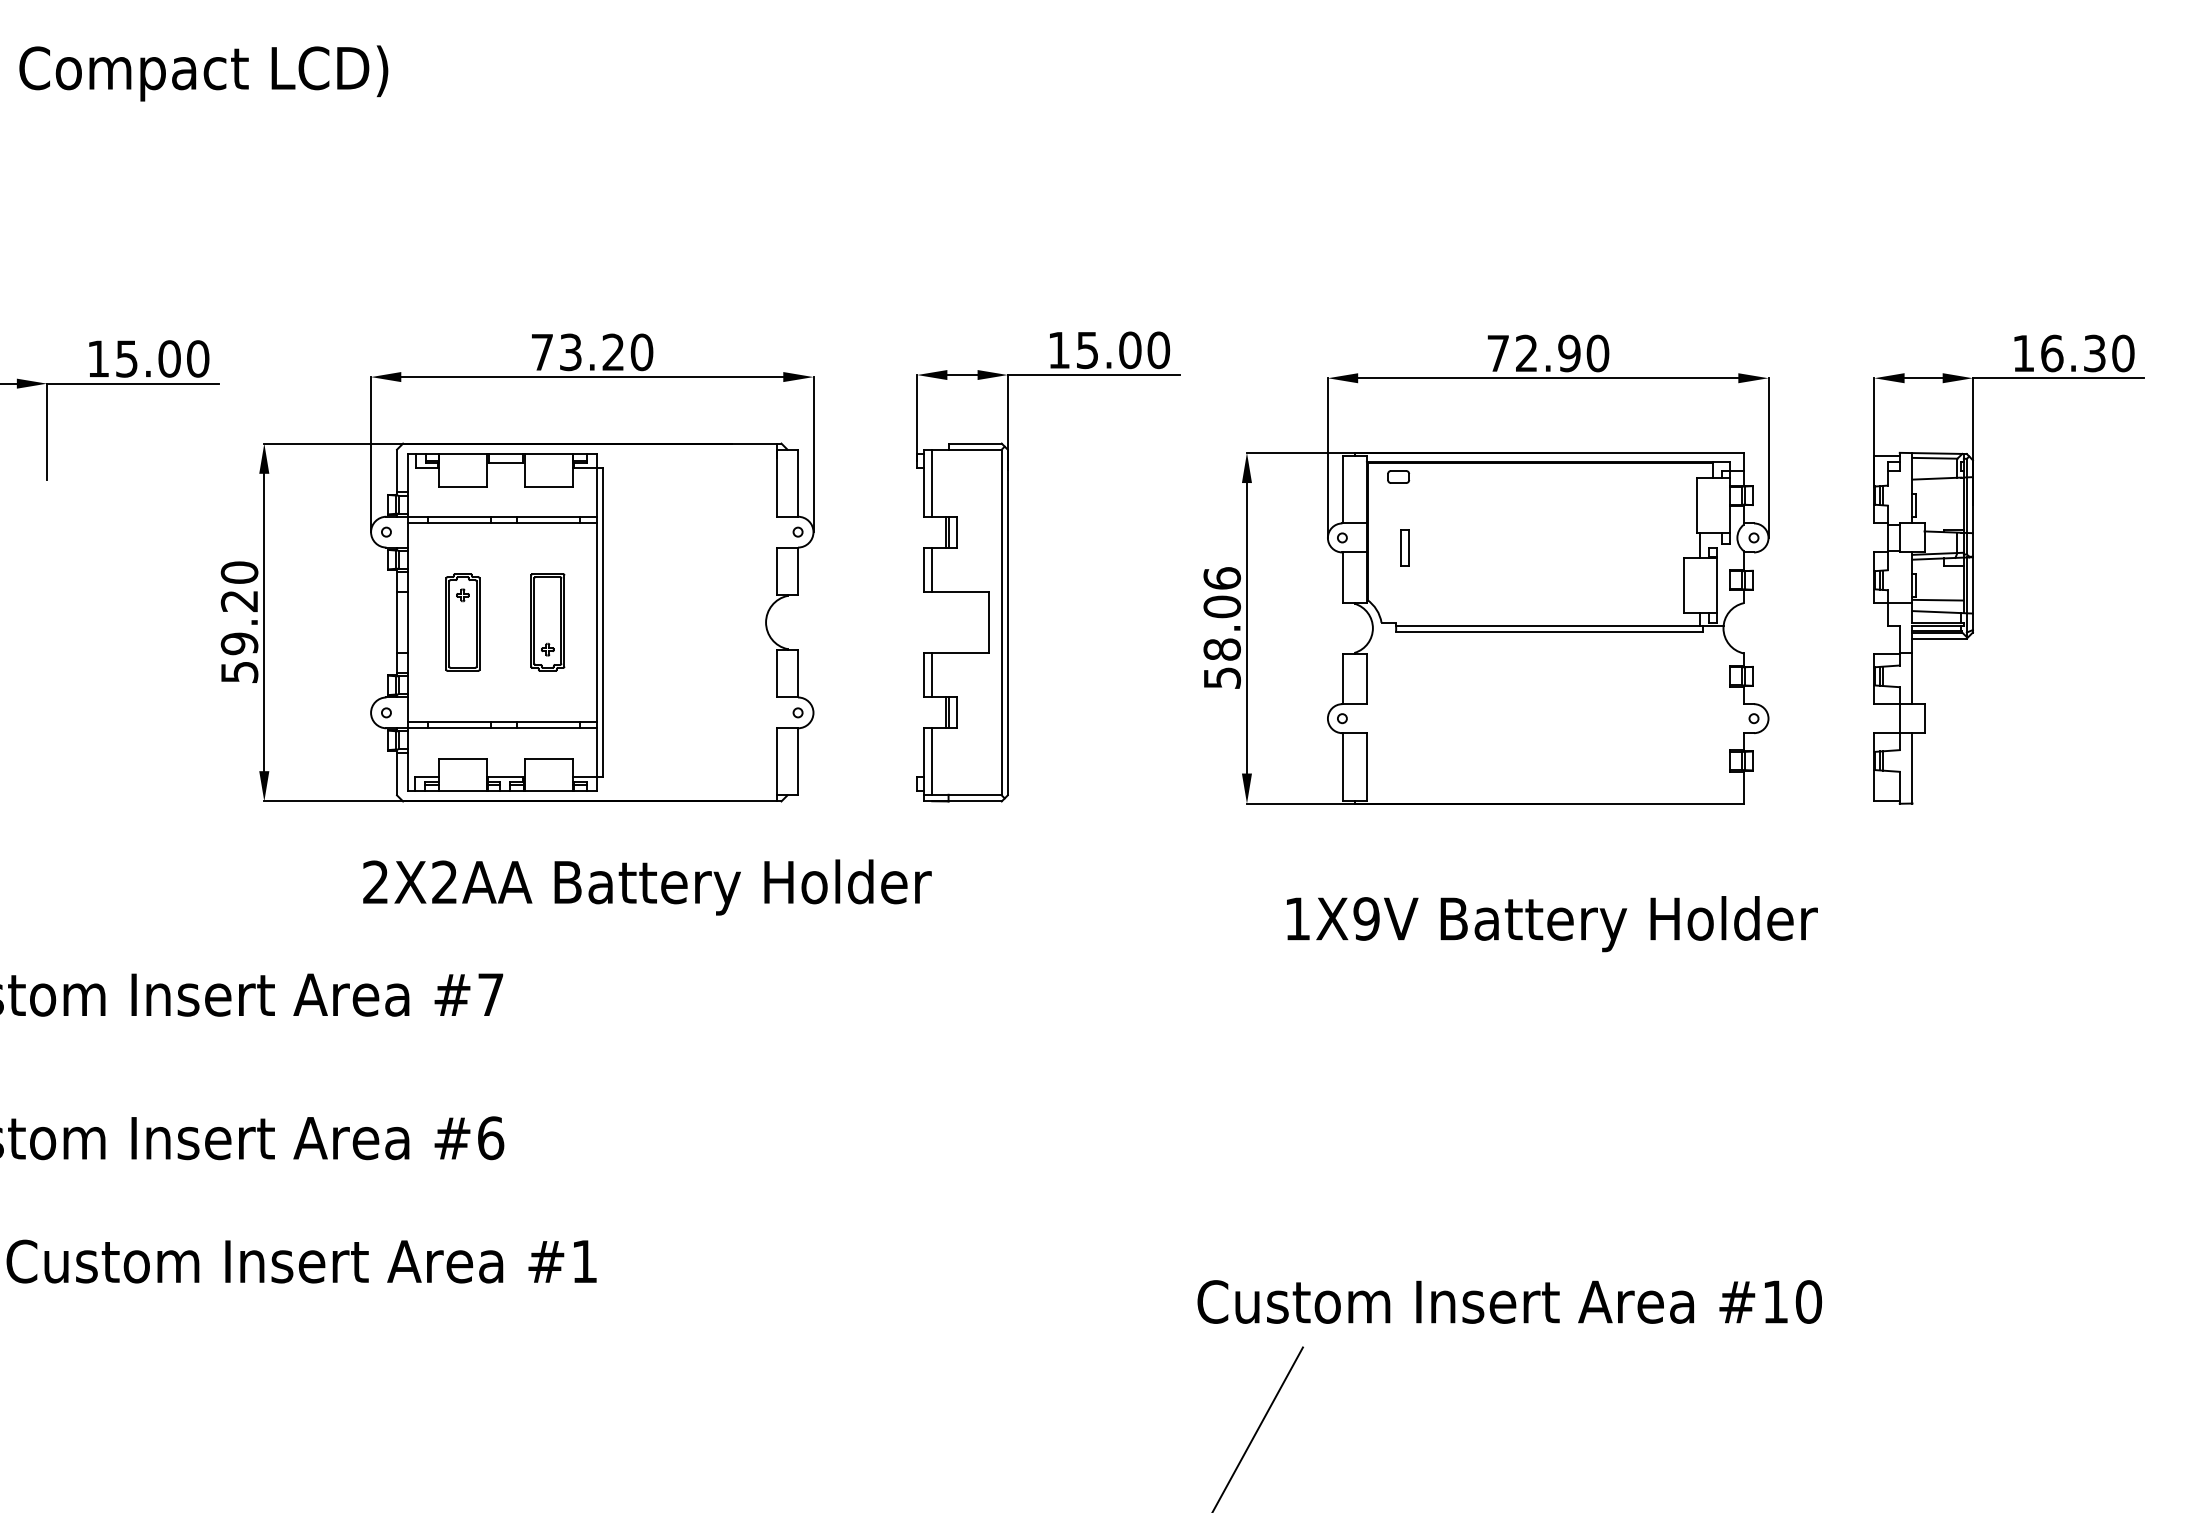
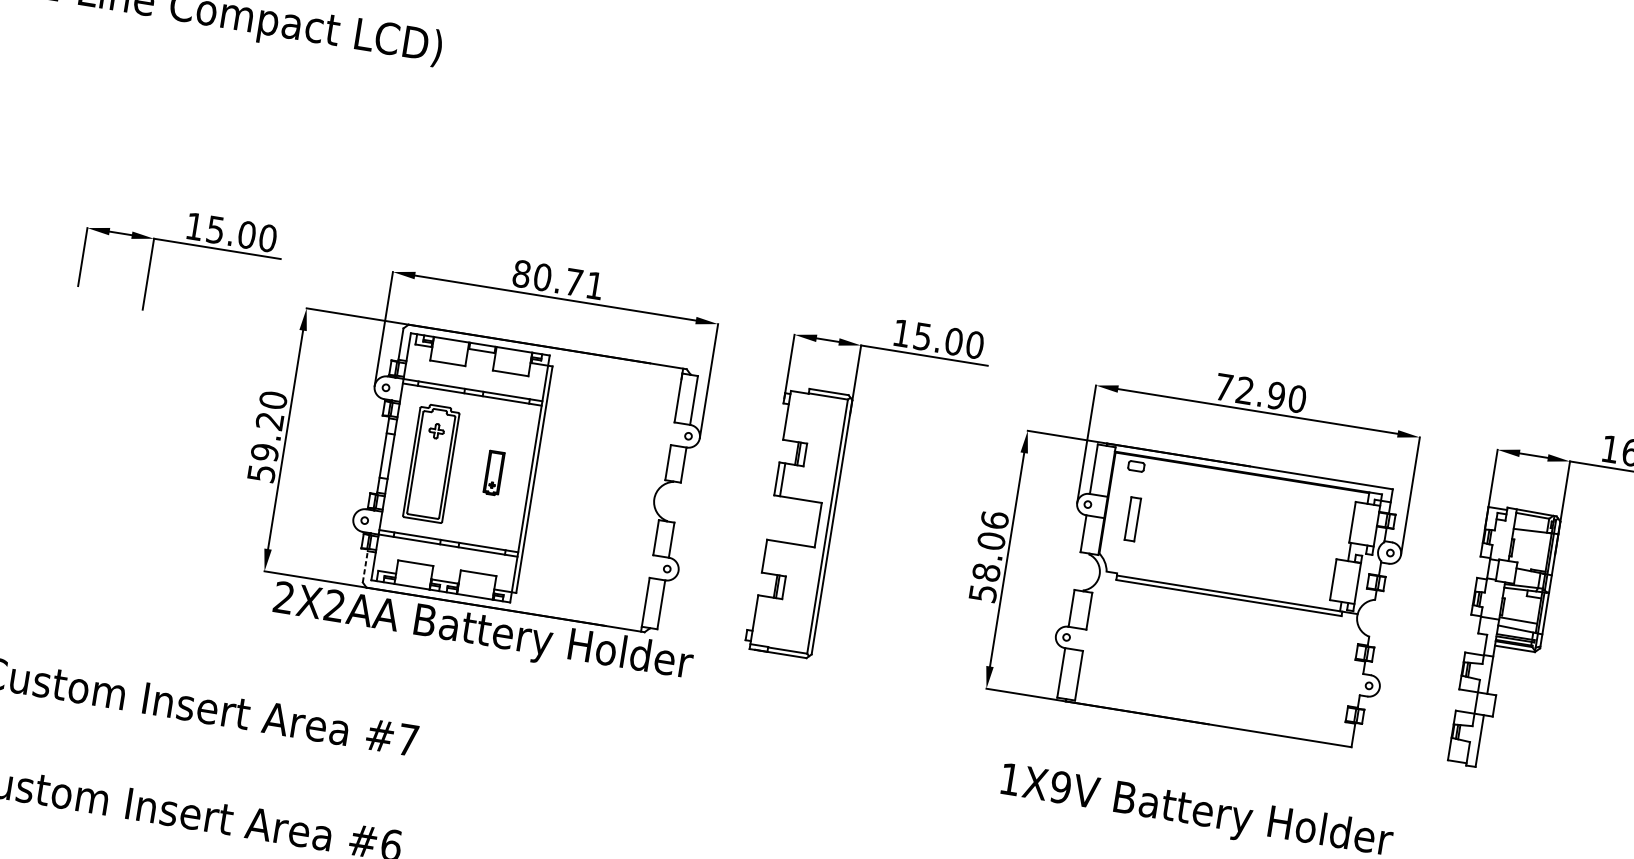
text: (592, 352) -> (558, 280), 73.20 -> 80.71
line: (932, 483) -> (793, 416), removed
part: (1404, 547) -> (1132, 518), size x1.6
part: (462, 622) -> (431, 463), size x1.6
part: (547, 622) -> (493, 473), size x0.6
line: (932, 674) -> (770, 556), removed
line: (932, 761) -> (760, 620), removed
line: (397, 772) -> (365, 565), solid -> dashed
text: (647, 887) -> (483, 633), moved

